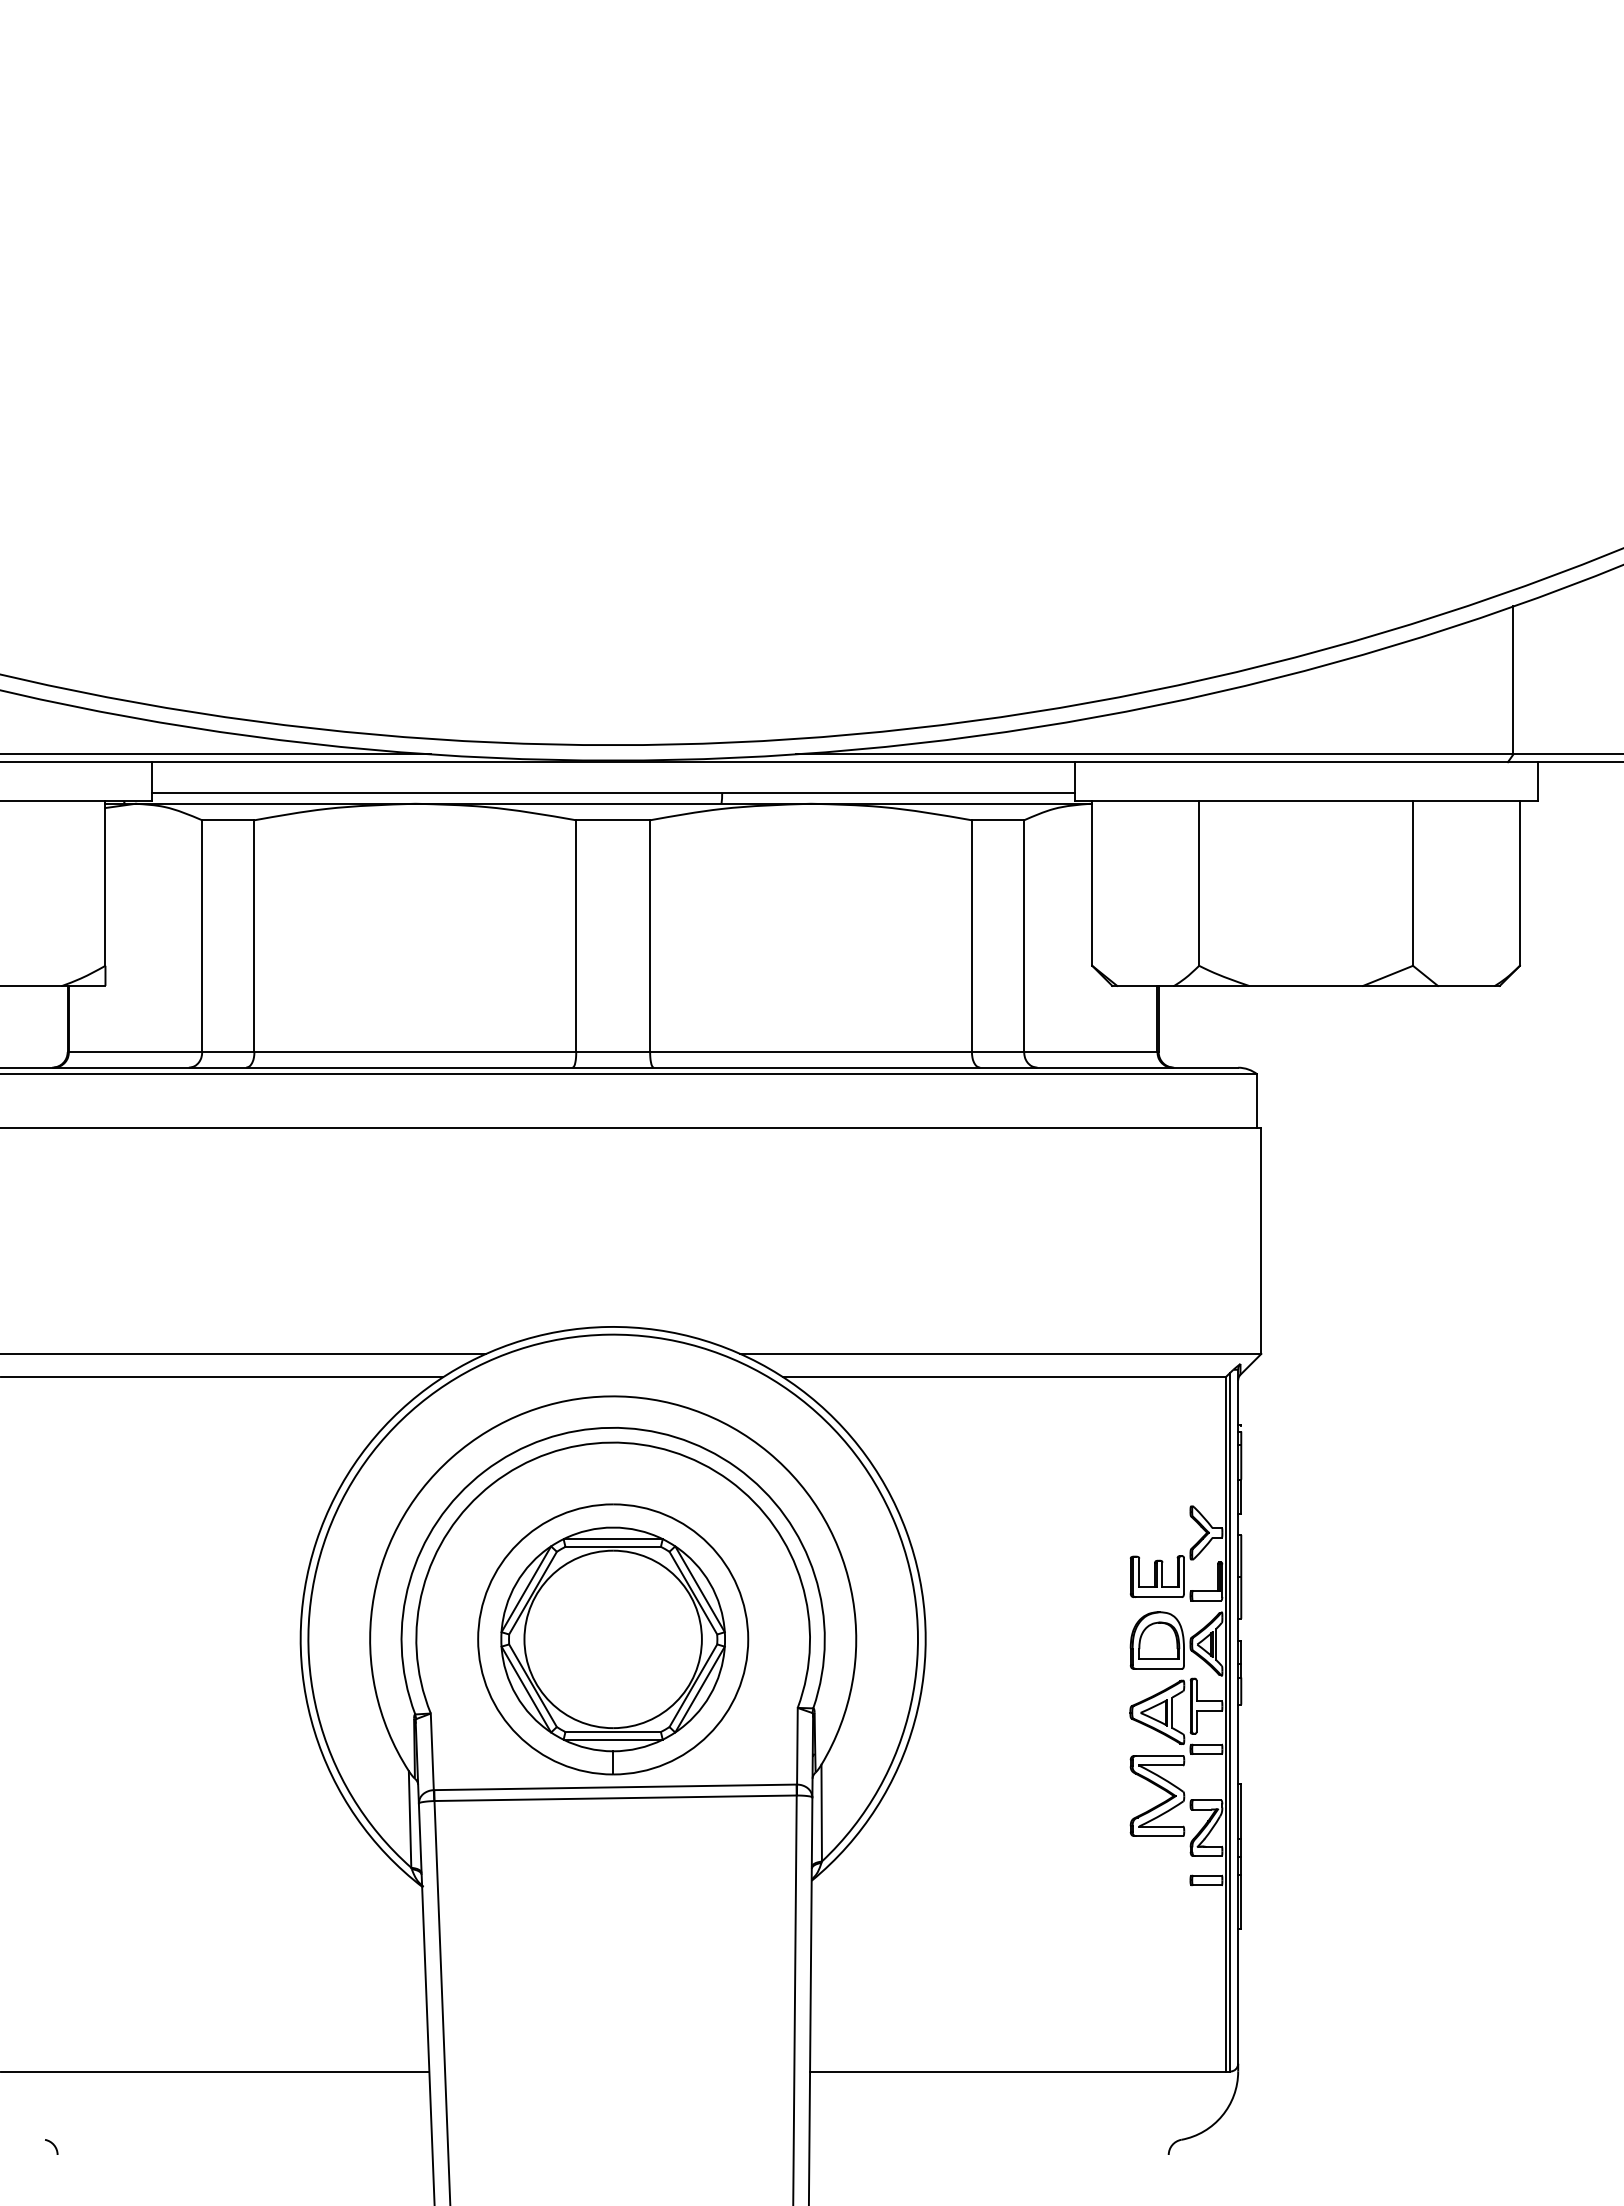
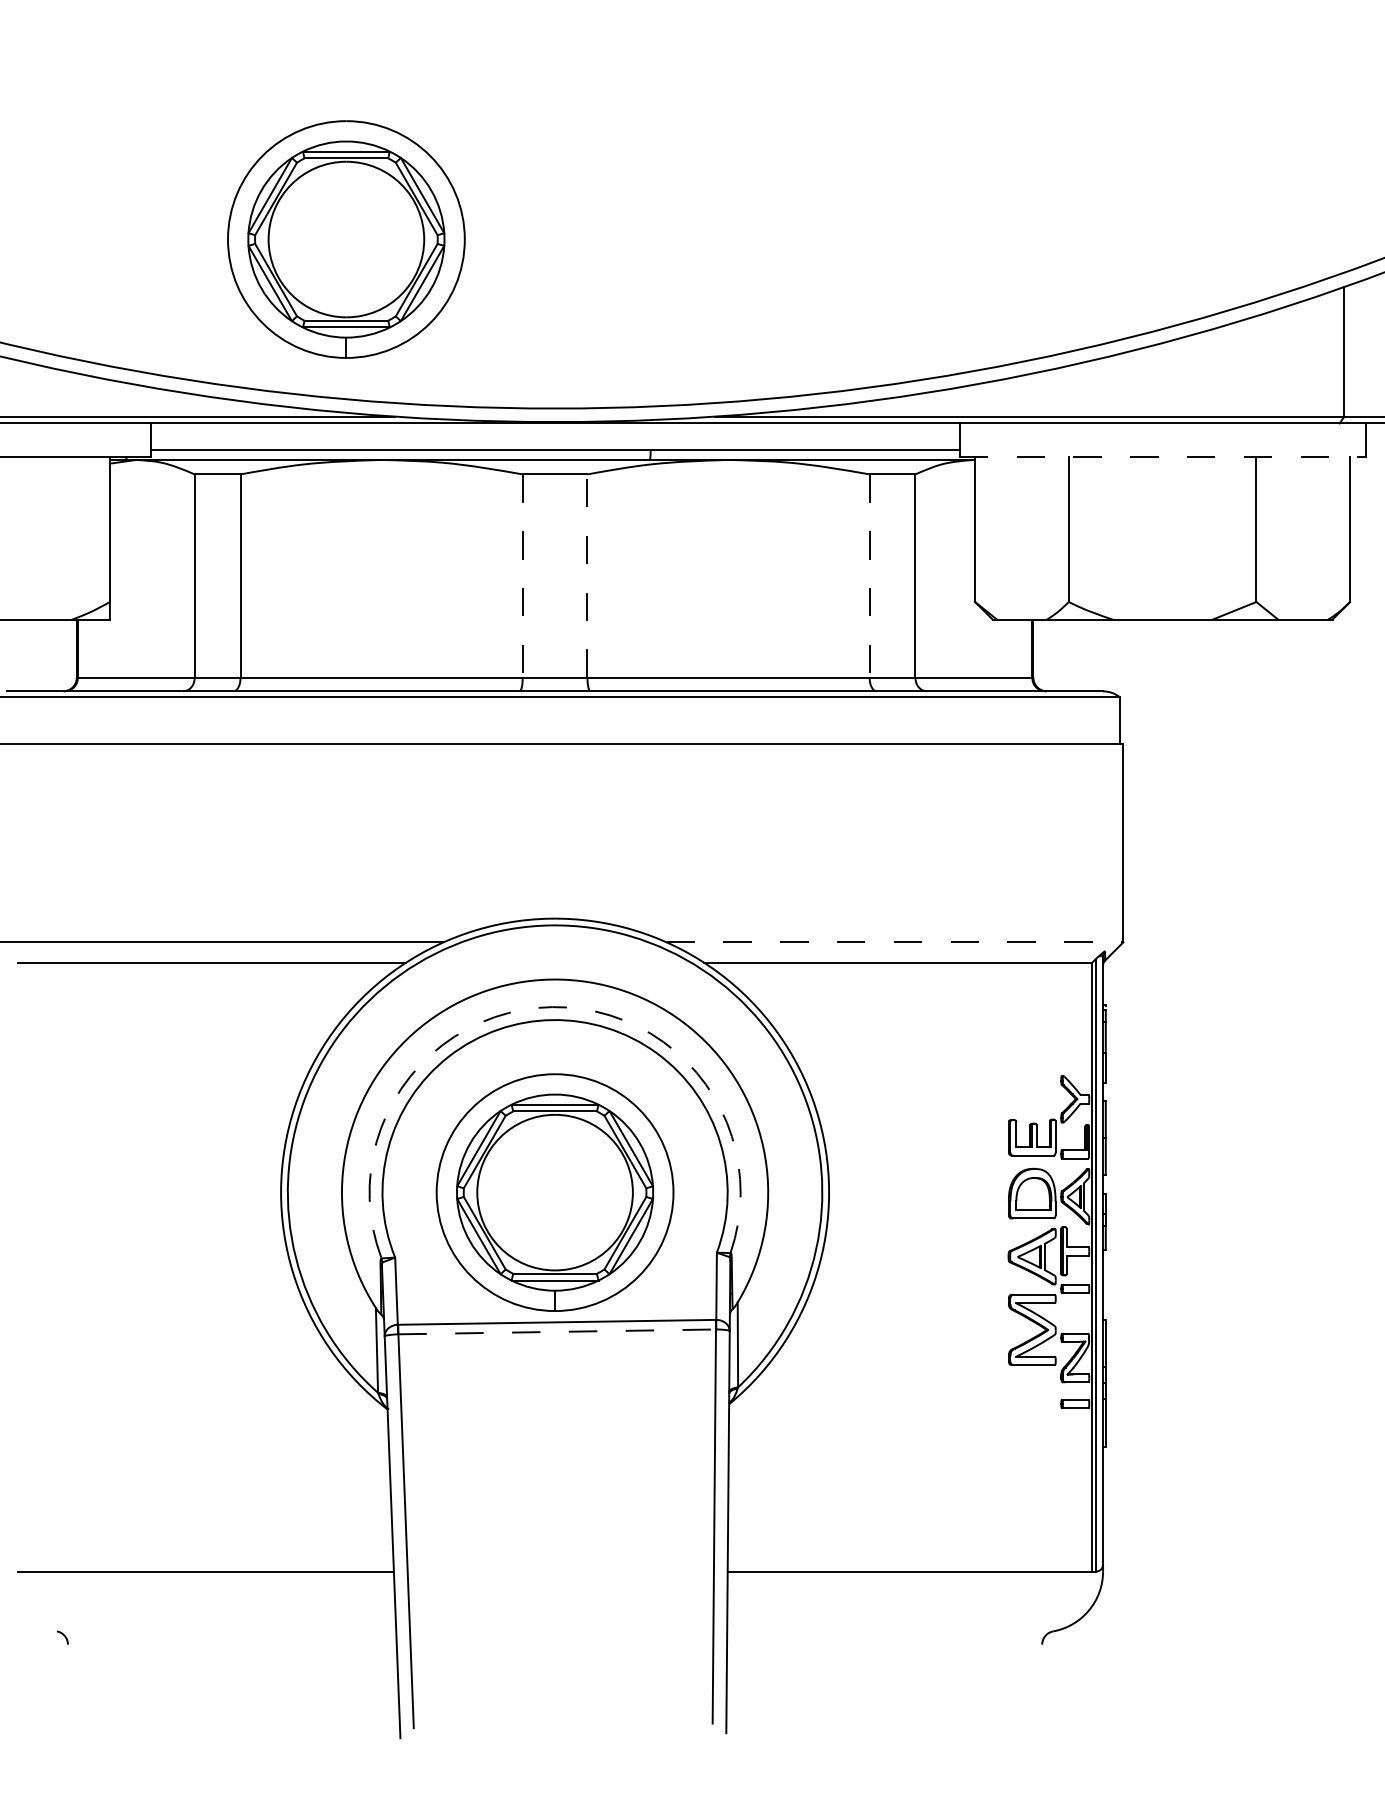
part: (375, 552) -> (346, 239), added
line: (1306, 800) -> (1162, 457), solid -> dashed
line: (576, 936) -> (522, 576), solid -> dashed
line: (650, 936) -> (587, 576), solid -> dashed
line: (971, 936) -> (869, 576), solid -> dashed
line: (1000, 1353) -> (894, 941), solid -> dashed
arc: (609, 1427) -> (551, 1006), solid -> dashed
line: (616, 1798) -> (557, 1332), solid -> dashed

